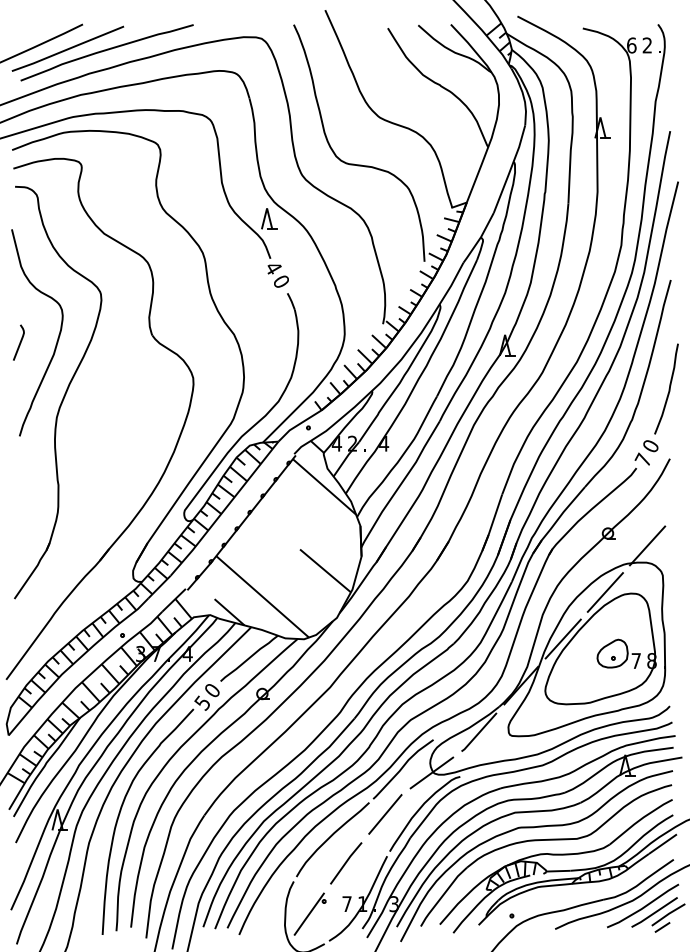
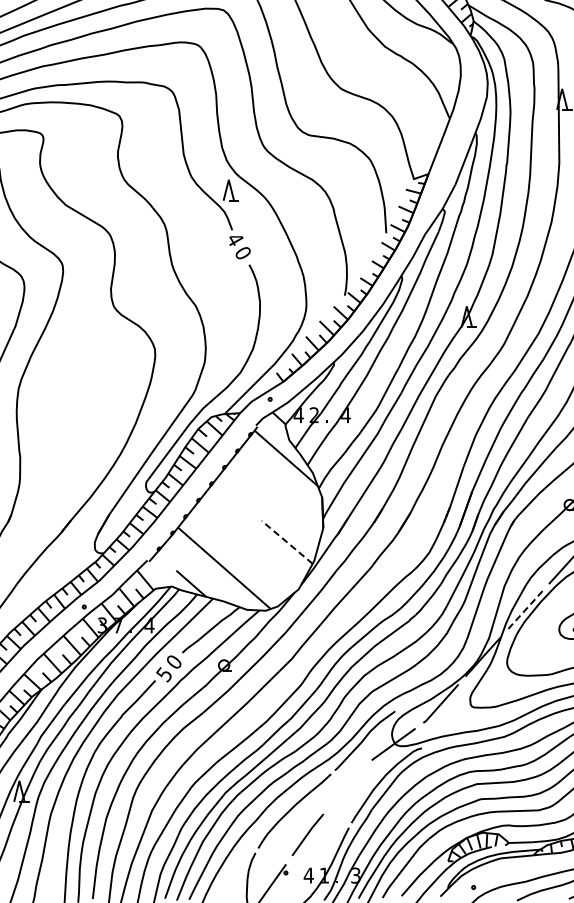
line: (325, 570) -> (287, 541), solid -> dashed
line: (562, 639) -> (524, 610), solid -> dashed
line: (385, 814) -> (347, 785), removed
text: (347, 903) -> (309, 874), 7 -> 4

